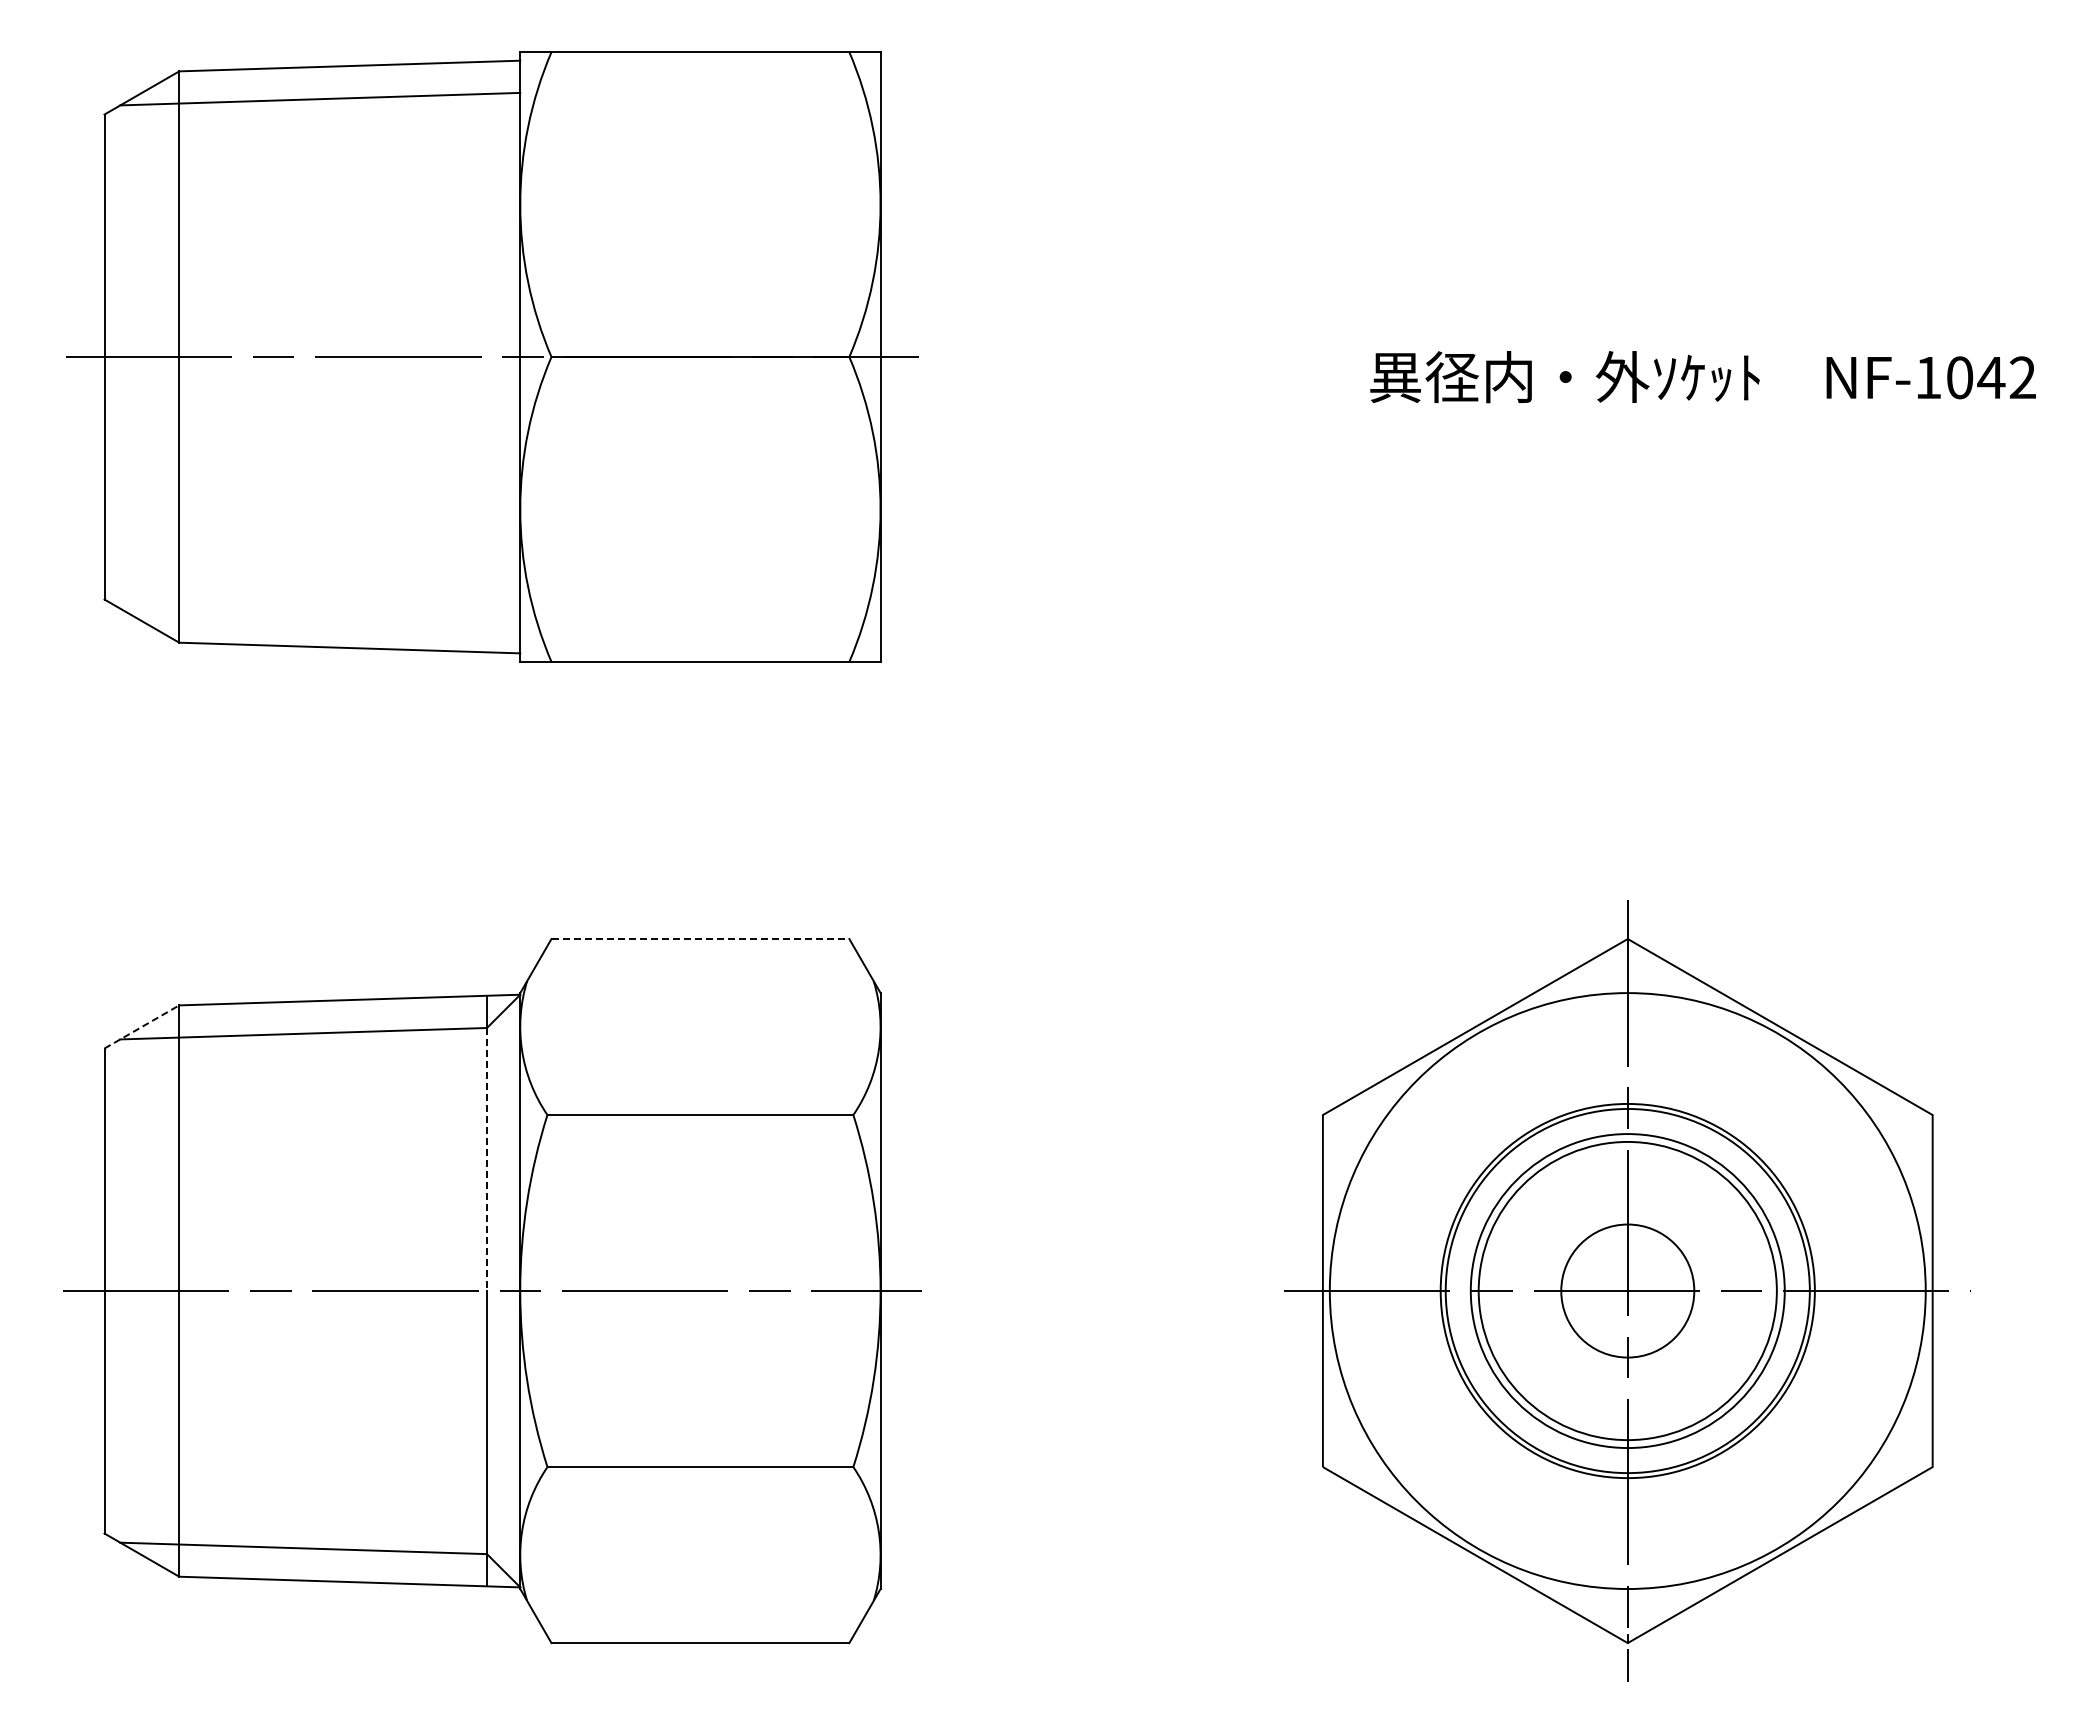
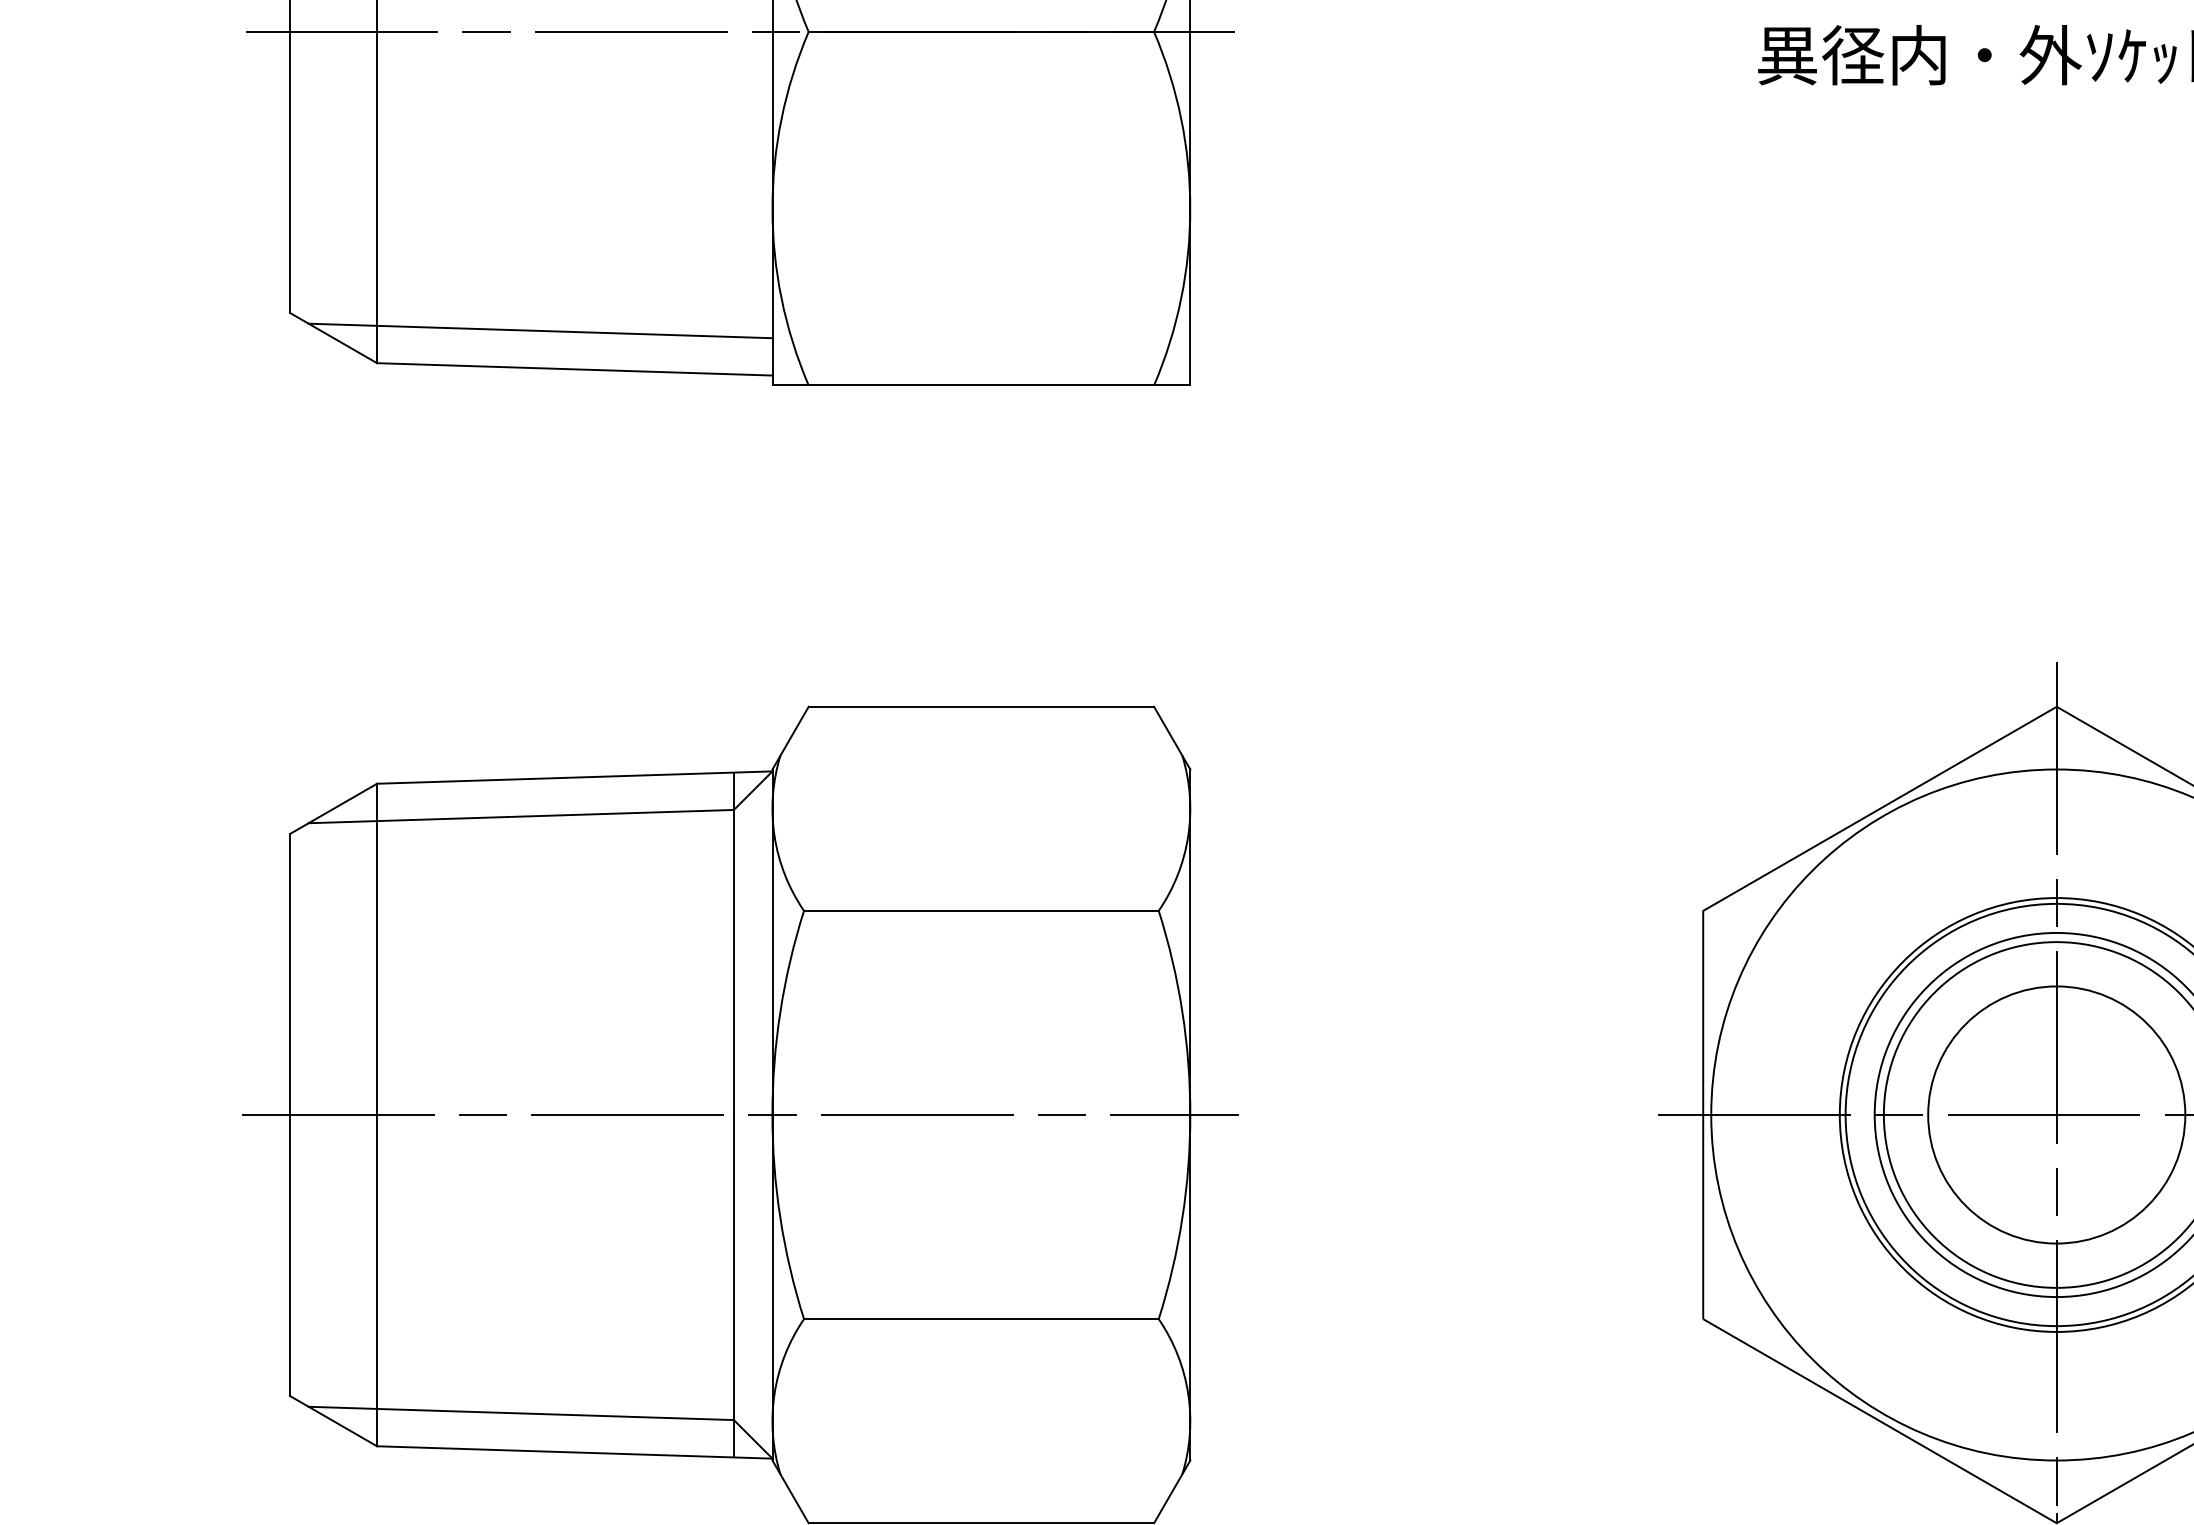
line: (320, 614) -> (540, 330), added
line: (700, 939) -> (981, 707), dashed -> solid
line: (142, 1026) -> (334, 808), dashed -> solid
line: (487, 1159) -> (734, 962), dashed -> solid
circle: (1627, 1290) -> (2056, 1114), size x1.67

